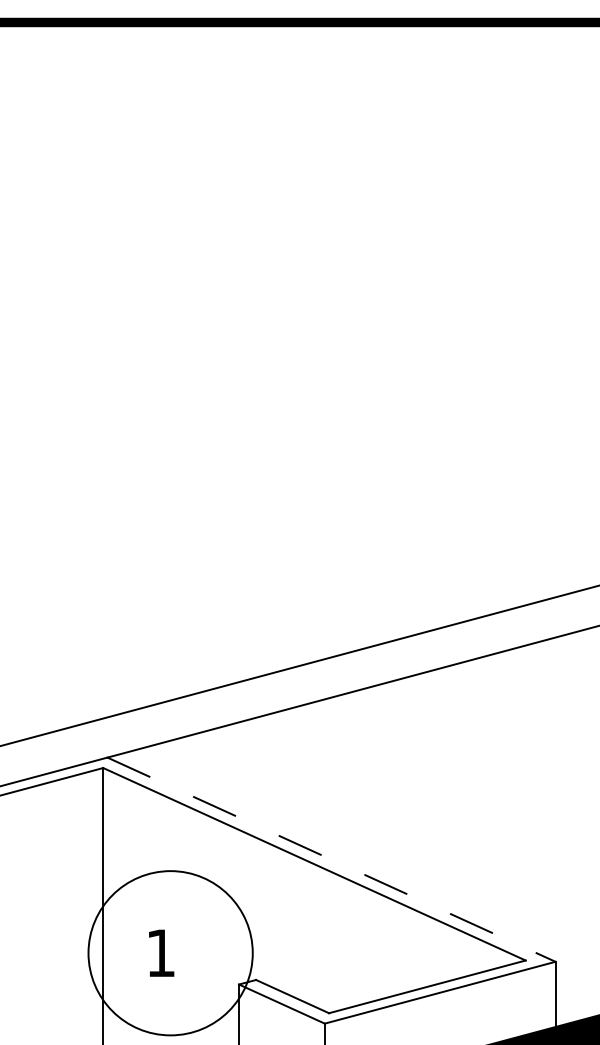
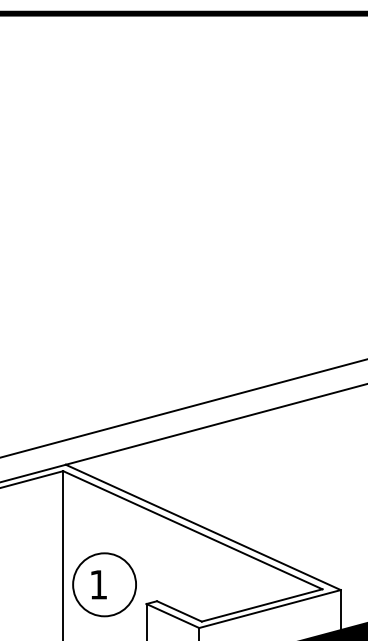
line: (331, 859) -> (203, 527), dashed -> solid
circle: (170, 952) -> (104, 584), size x0.62

